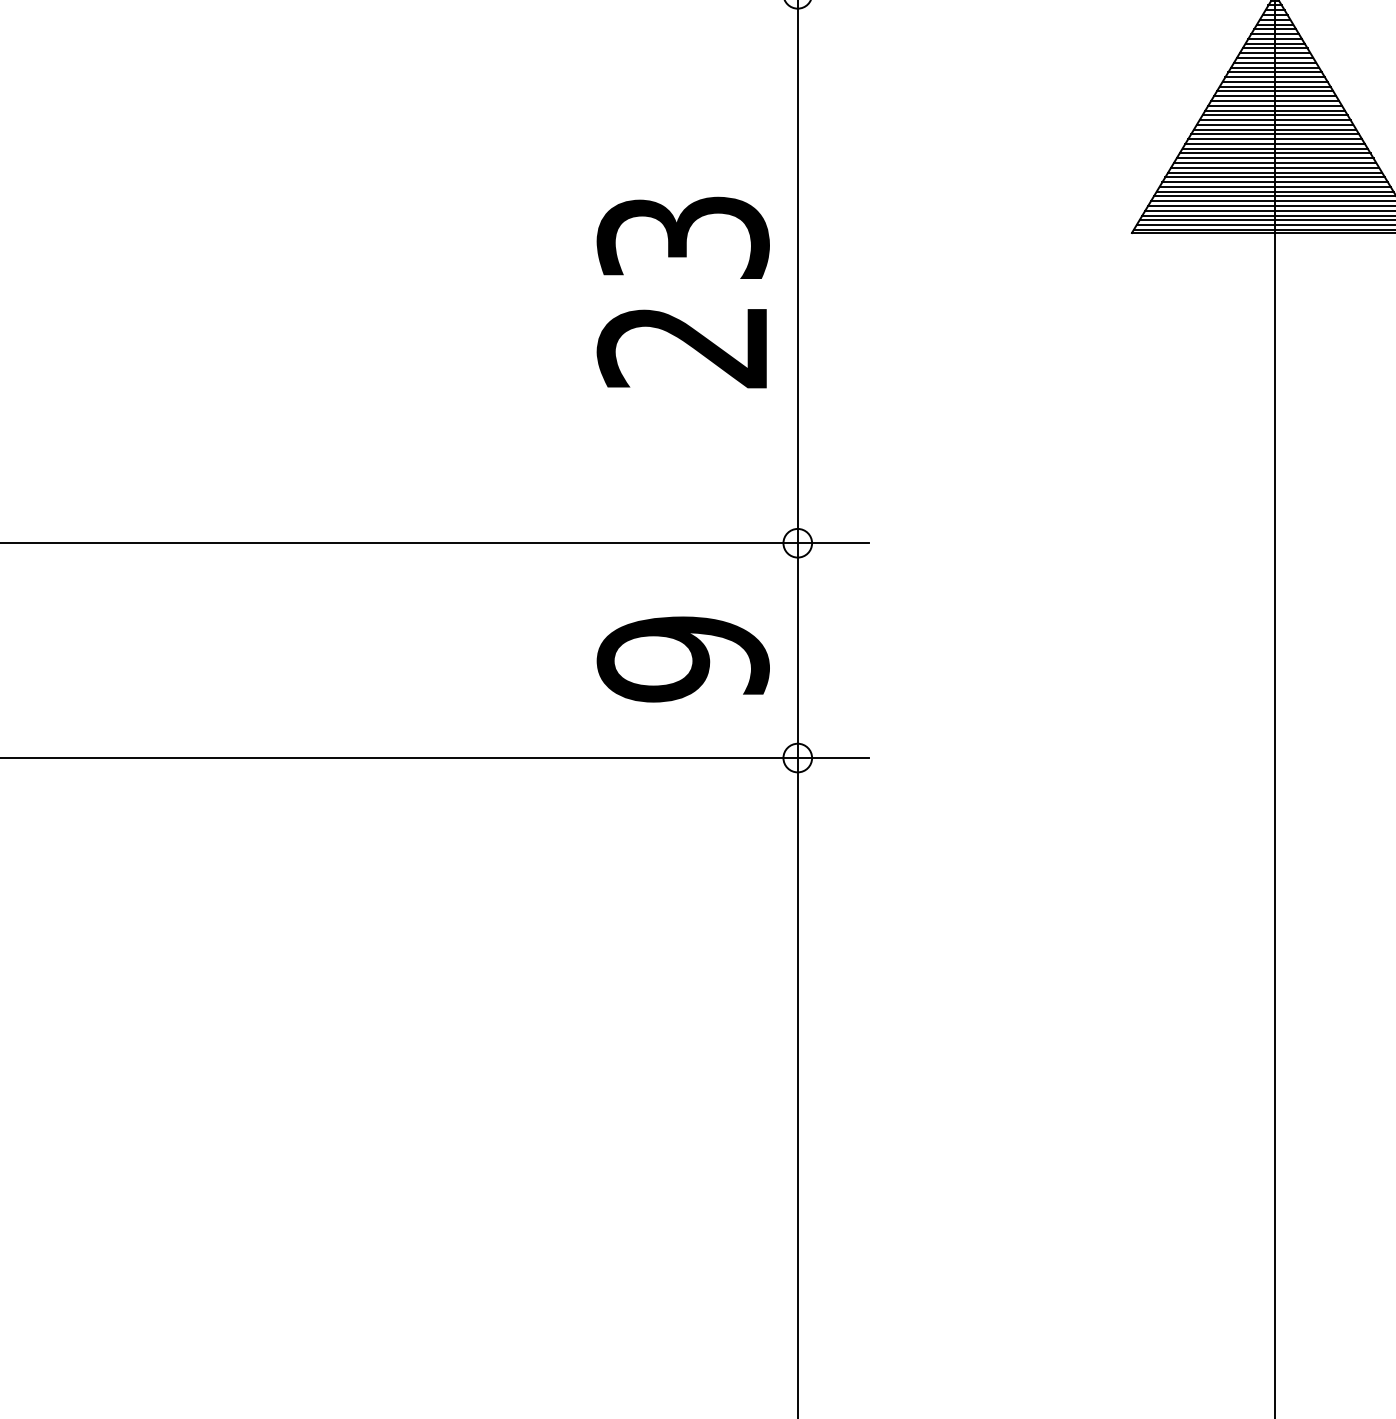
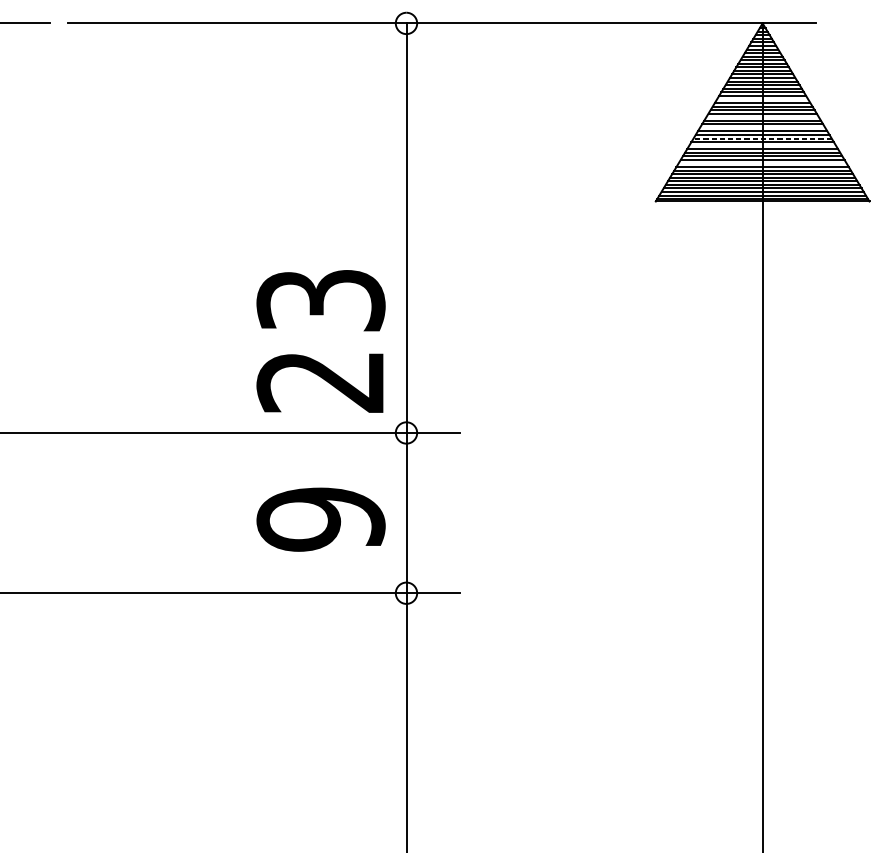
line: (1275, 96) -> (762, 99), removed
line: (1274, 120) -> (762, 117), removed
line: (1275, 134) -> (762, 128), removed
line: (1275, 148) -> (762, 138), solid -> dashed
line: (1274, 158) -> (762, 145), removed
line: (1274, 182) -> (762, 163), removed
text: (682, 292) -> (320, 341), moved

